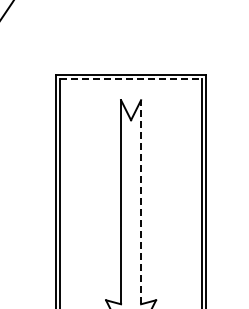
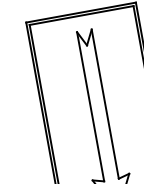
line: (131, 79) -> (81, 15), dashed -> solid
line: (141, 201) -> (105, 103), dashed -> solid

